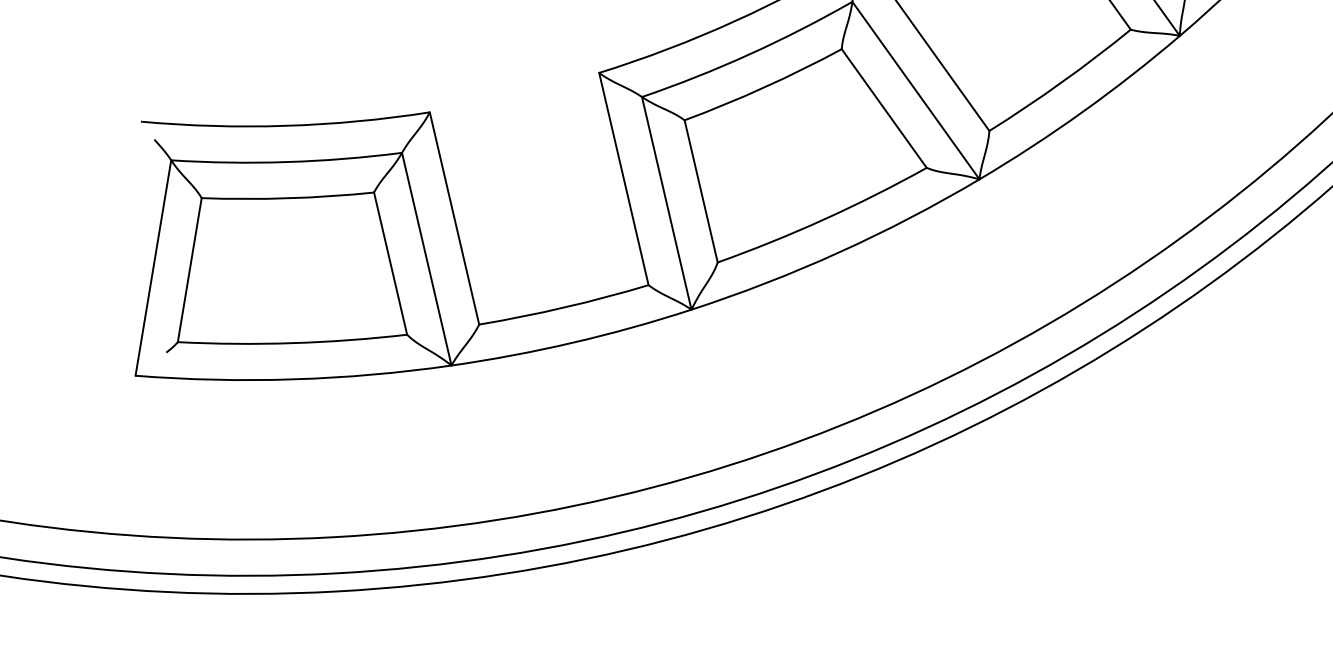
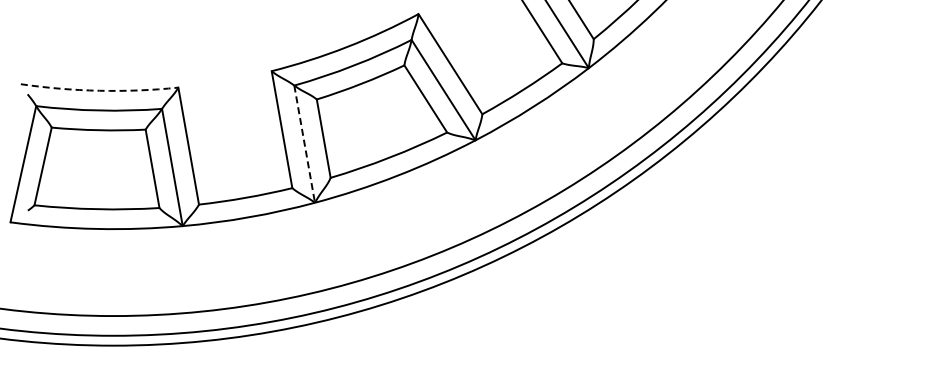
arc: (285, 125) -> (99, 90), solid -> dashed
line: (666, 203) -> (304, 144), solid -> dashed

